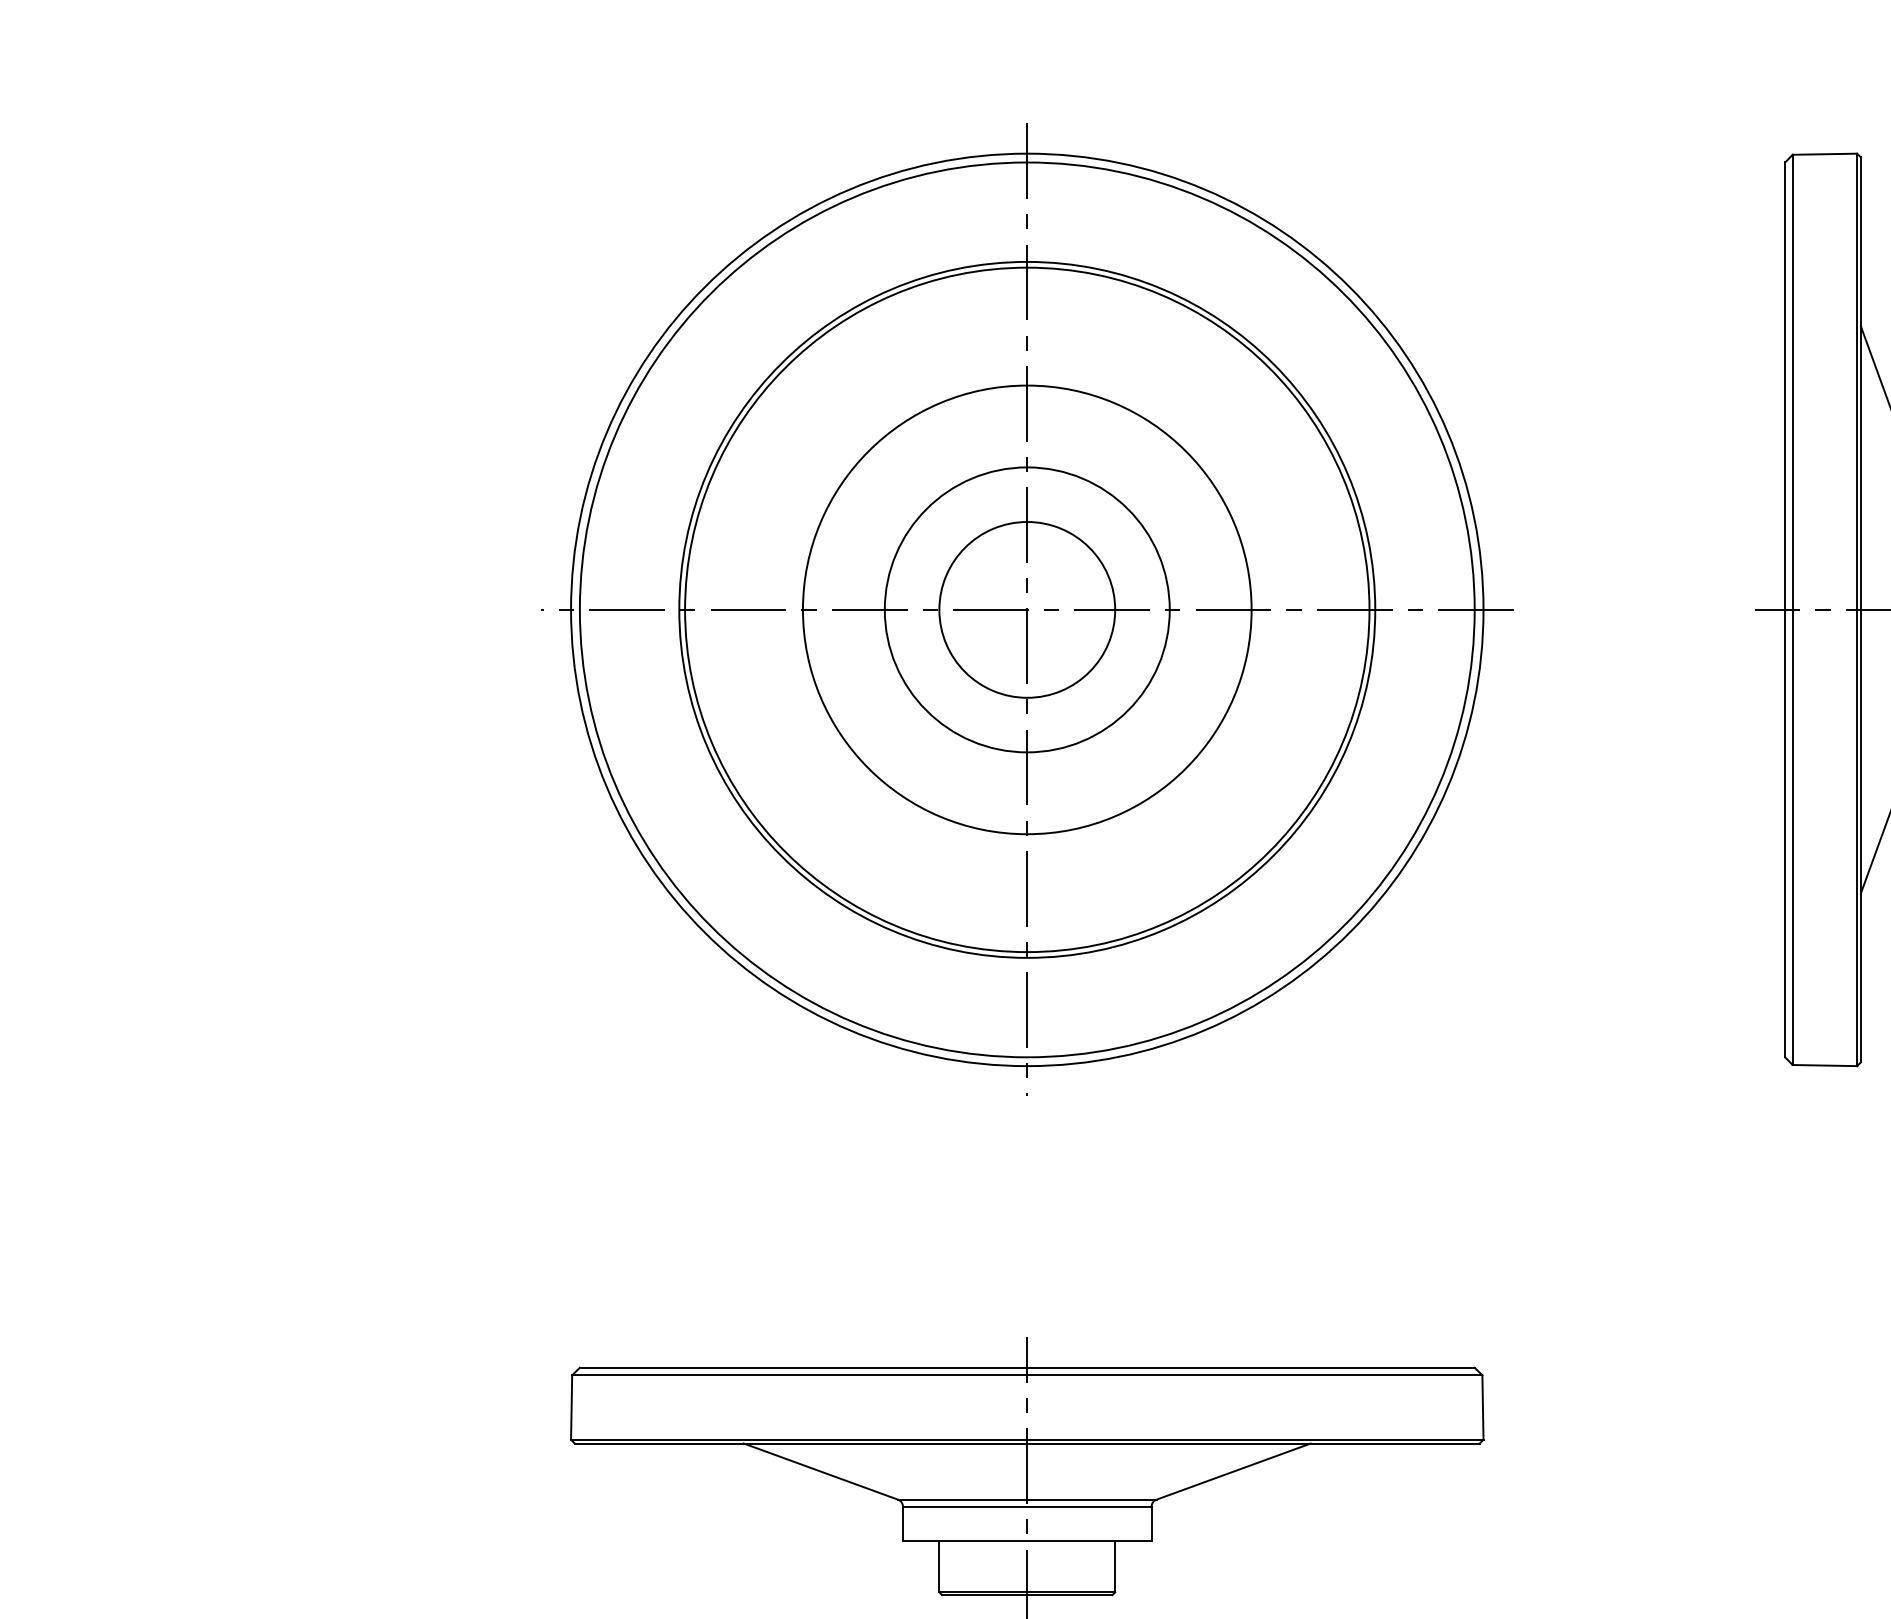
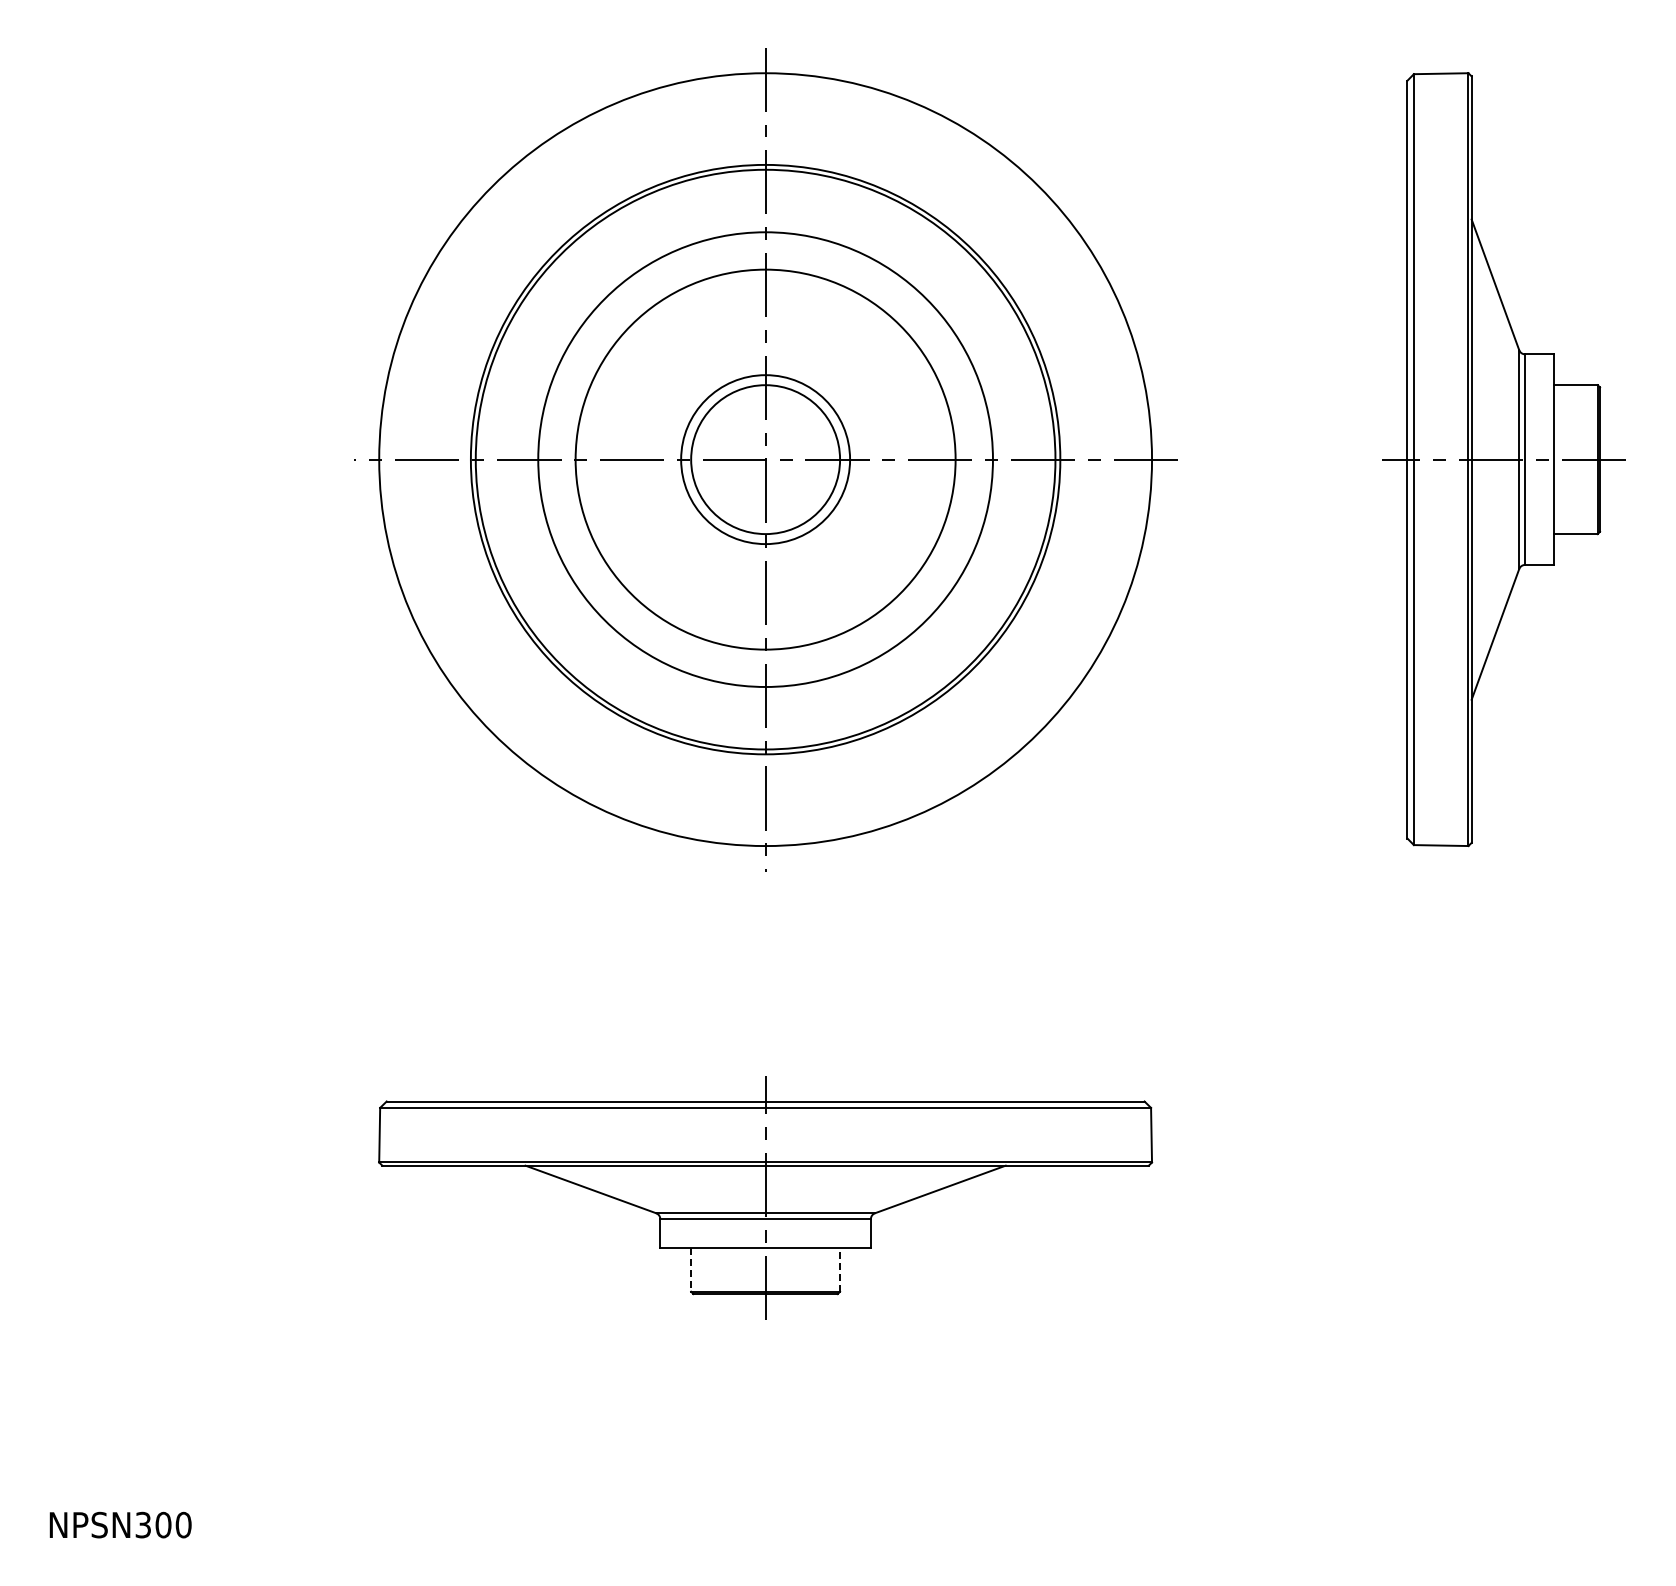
circle: (1027, 609) -> (765, 459), size x0.6
circle: (1027, 609) -> (765, 459), size x0.7
line: (939, 1566) -> (691, 1269), solid -> dashed
line: (1115, 1566) -> (840, 1269), solid -> dashed

